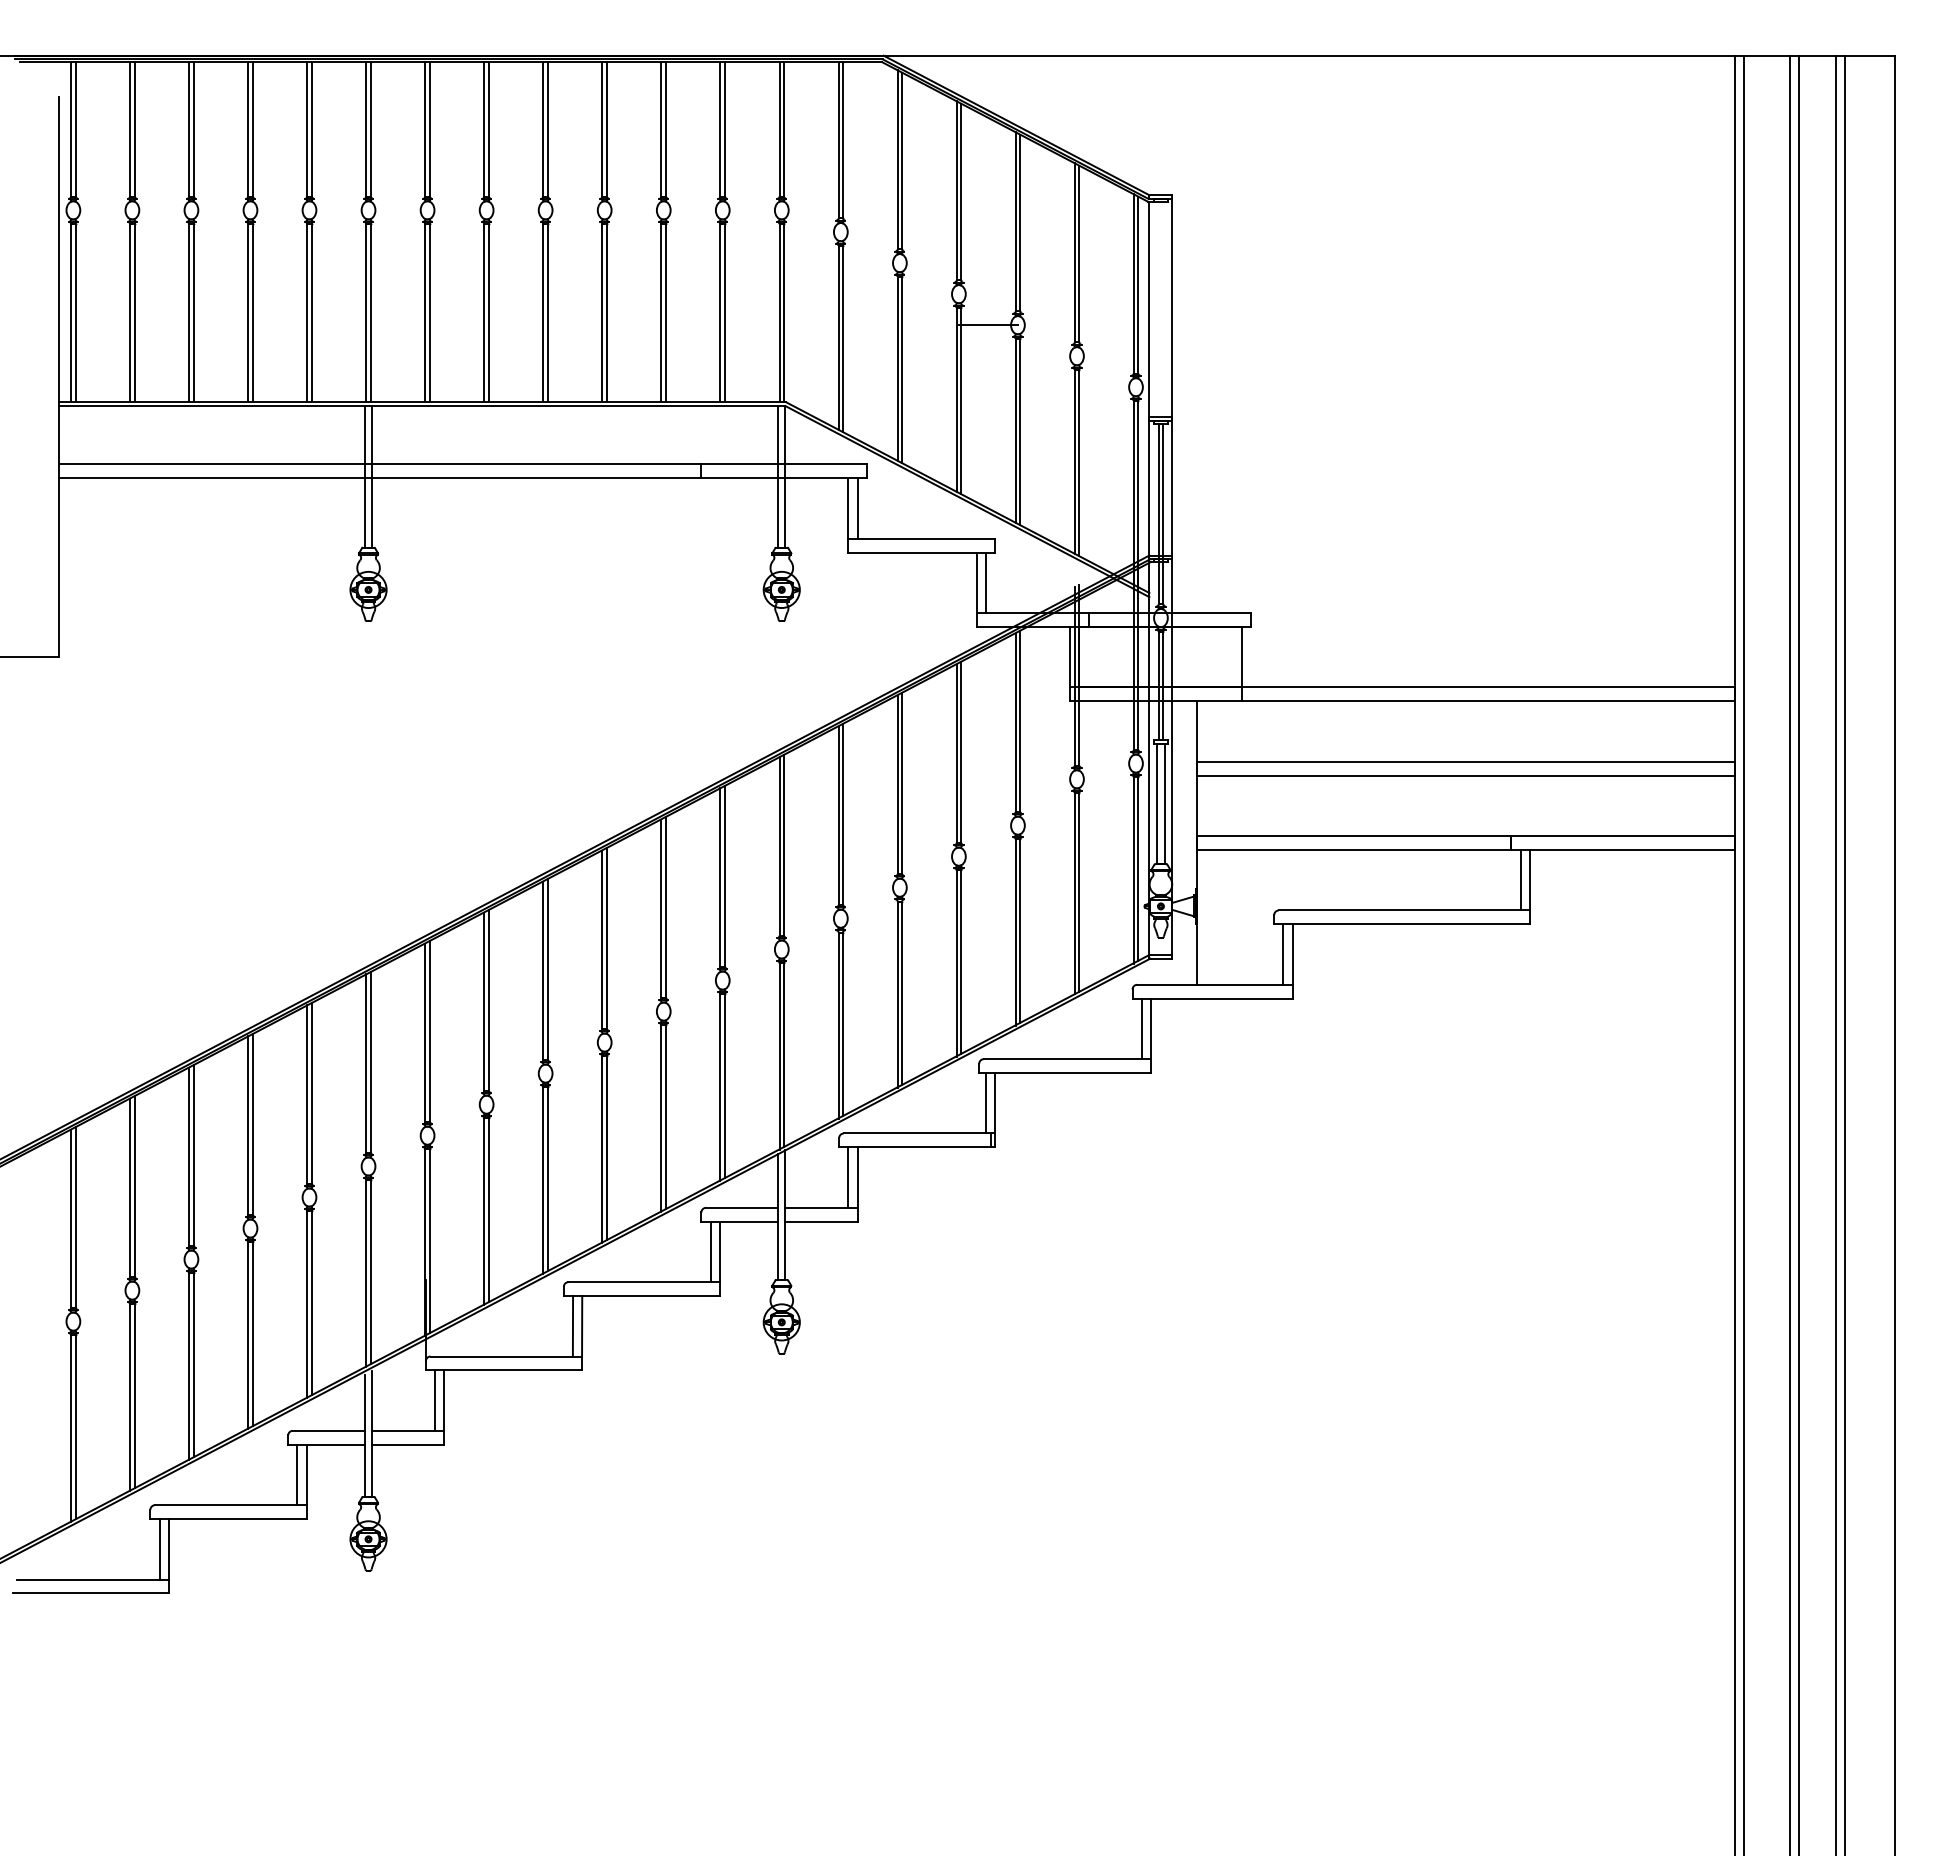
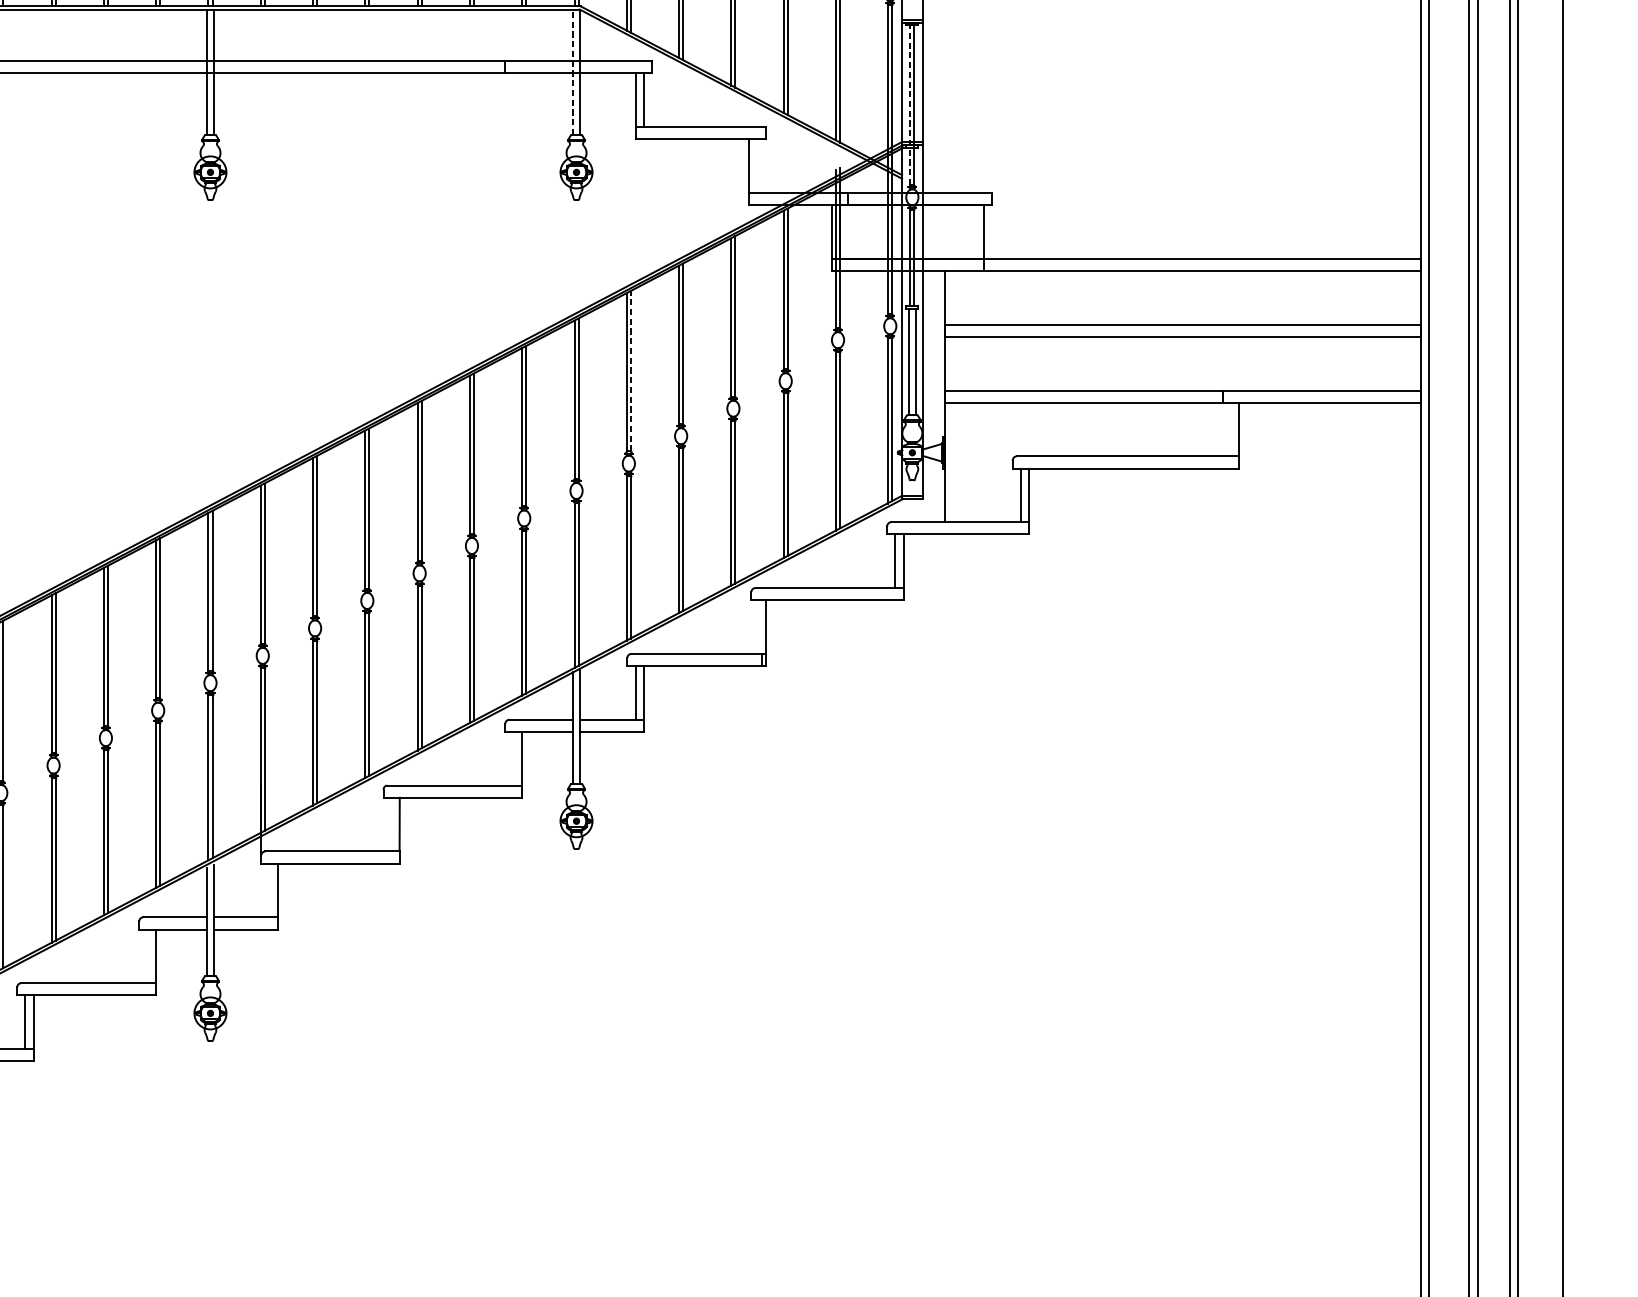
line: (778, 476) -> (573, 71), solid -> dashed
line: (1158, 513) -> (910, 104), solid -> dashed
line: (986, 582) -> (757, 165), removed
line: (843, 814) -> (631, 371), solid -> dashed
line: (1520, 879) -> (1230, 428), removed
line: (986, 1102) -> (757, 626), removed
line: (710, 1251) -> (513, 758), removed
line: (572, 1325) -> (391, 823), removed
line: (435, 1400) -> (269, 890), removed
line: (297, 1474) -> (147, 955), removed

